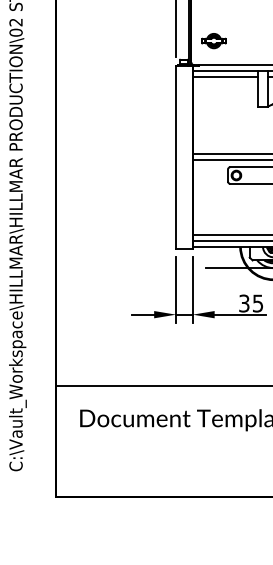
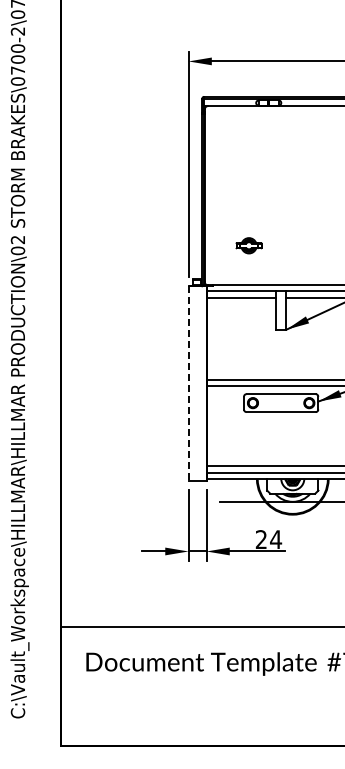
part: (213, 40) -> (248, 245), moved
line: (175, 158) -> (188, 384), solid -> dashed
text: (251, 303) -> (269, 539), 35 -> 24

